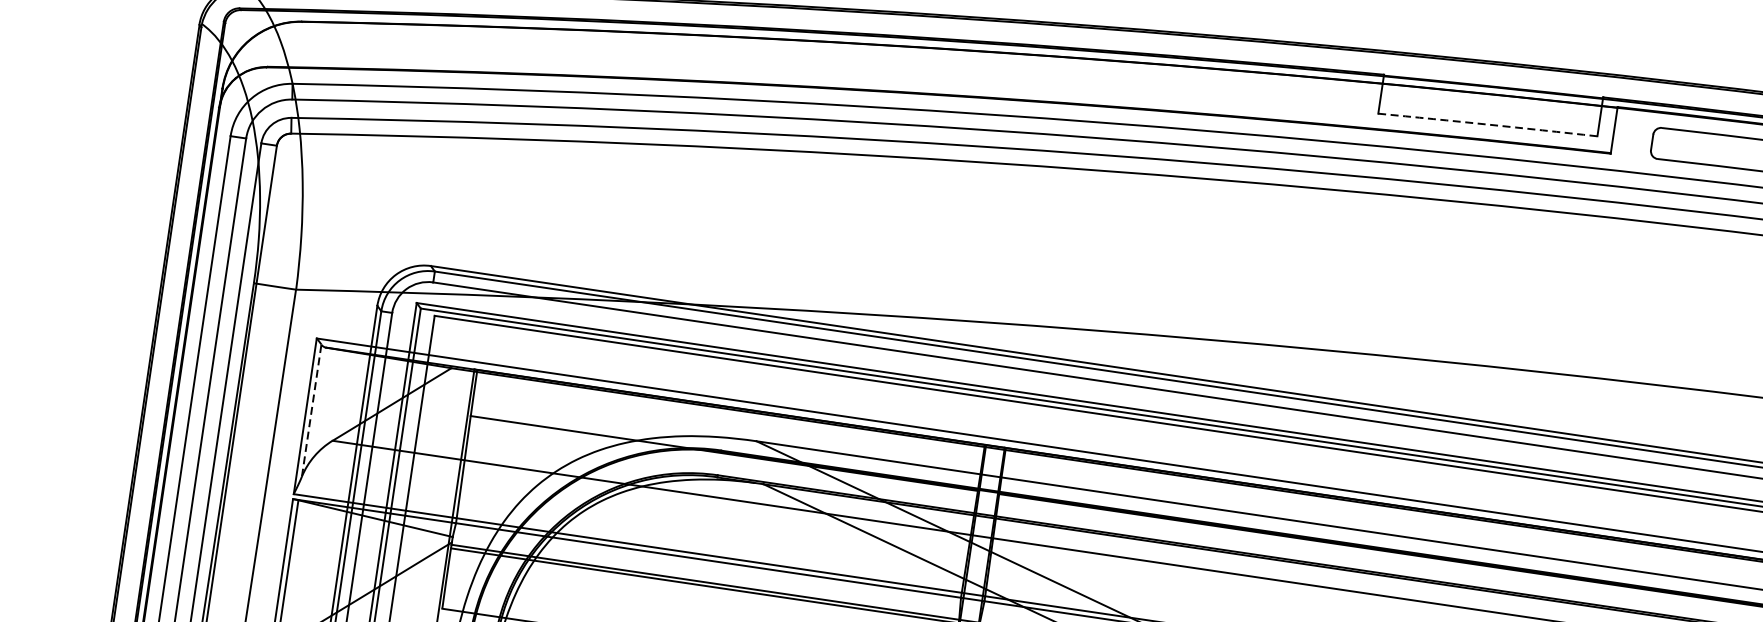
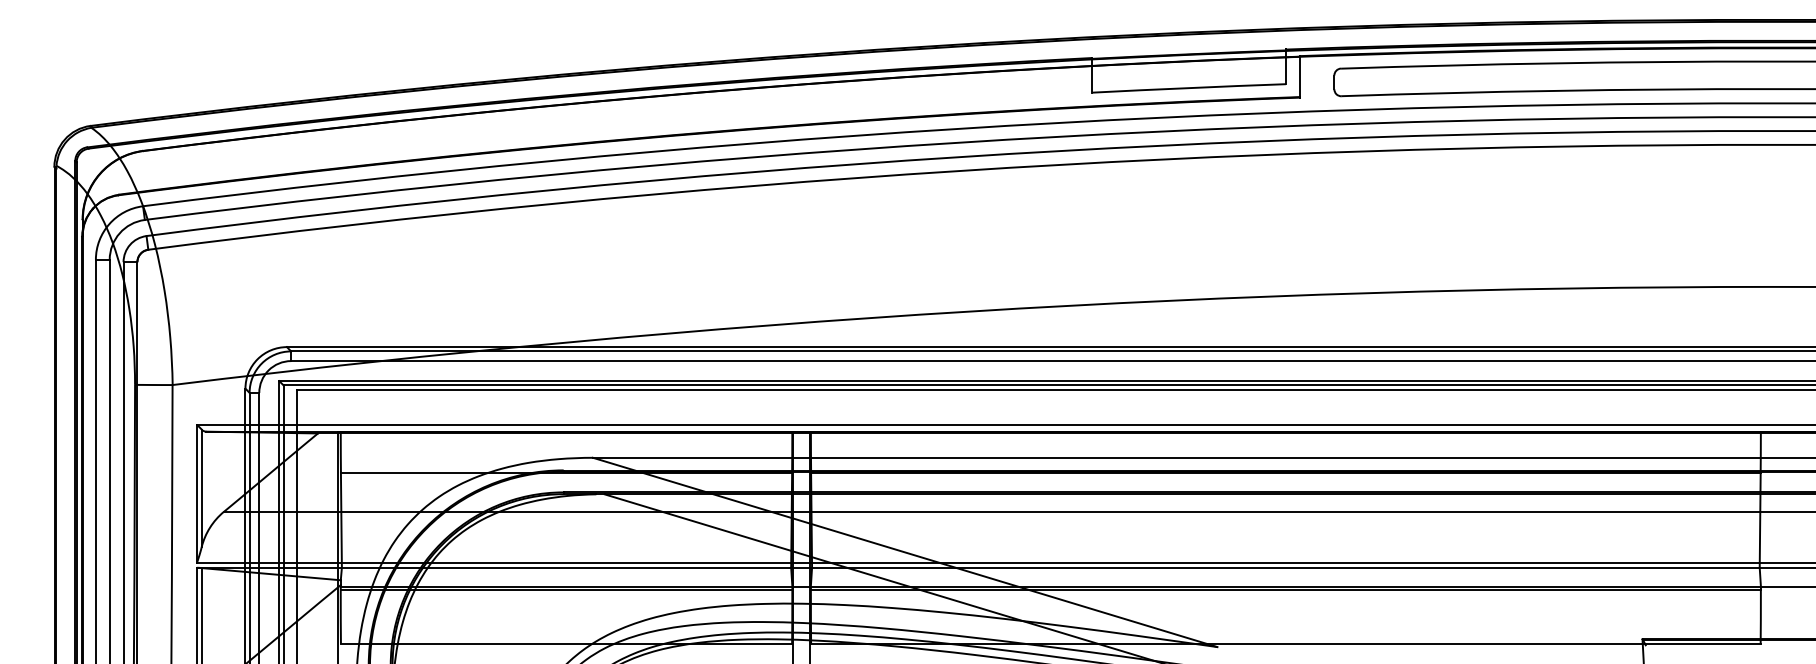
arc: (1488, 125) -> (1189, 88), dashed -> solid
line: (311, 410) -> (201, 488), dashed -> solid

